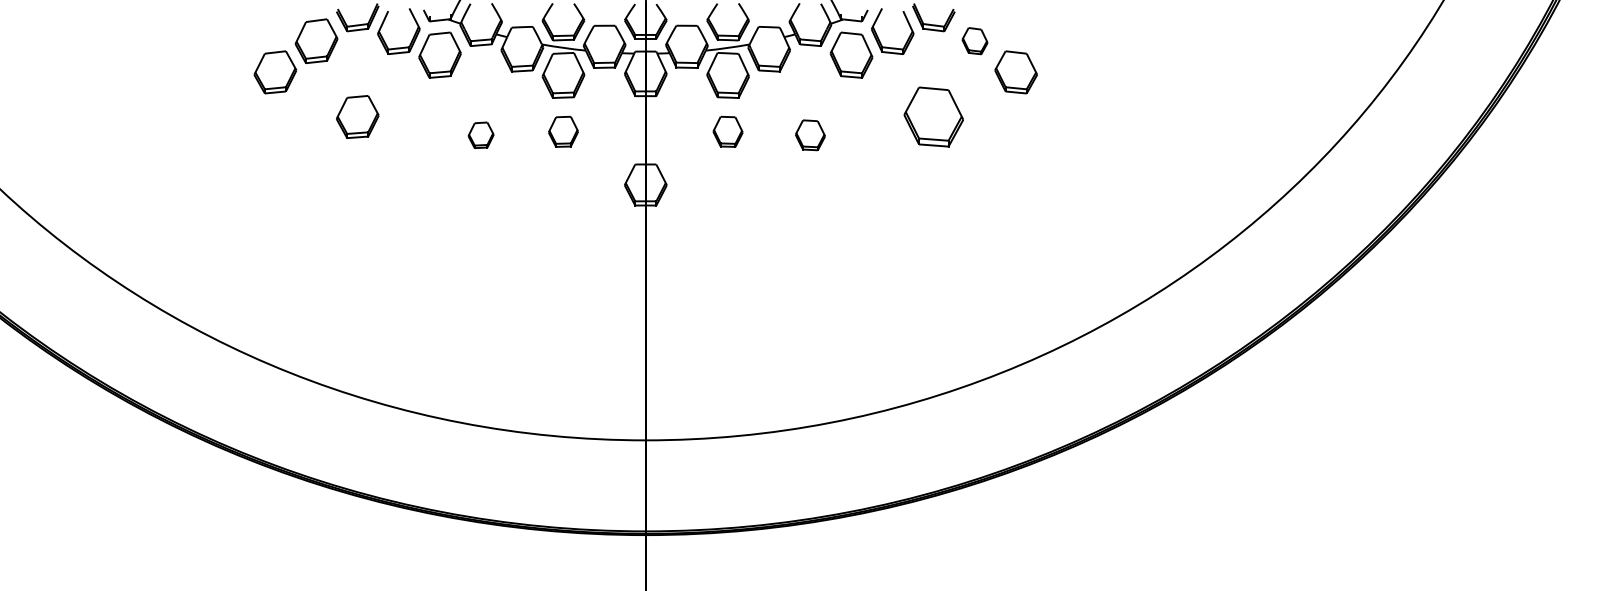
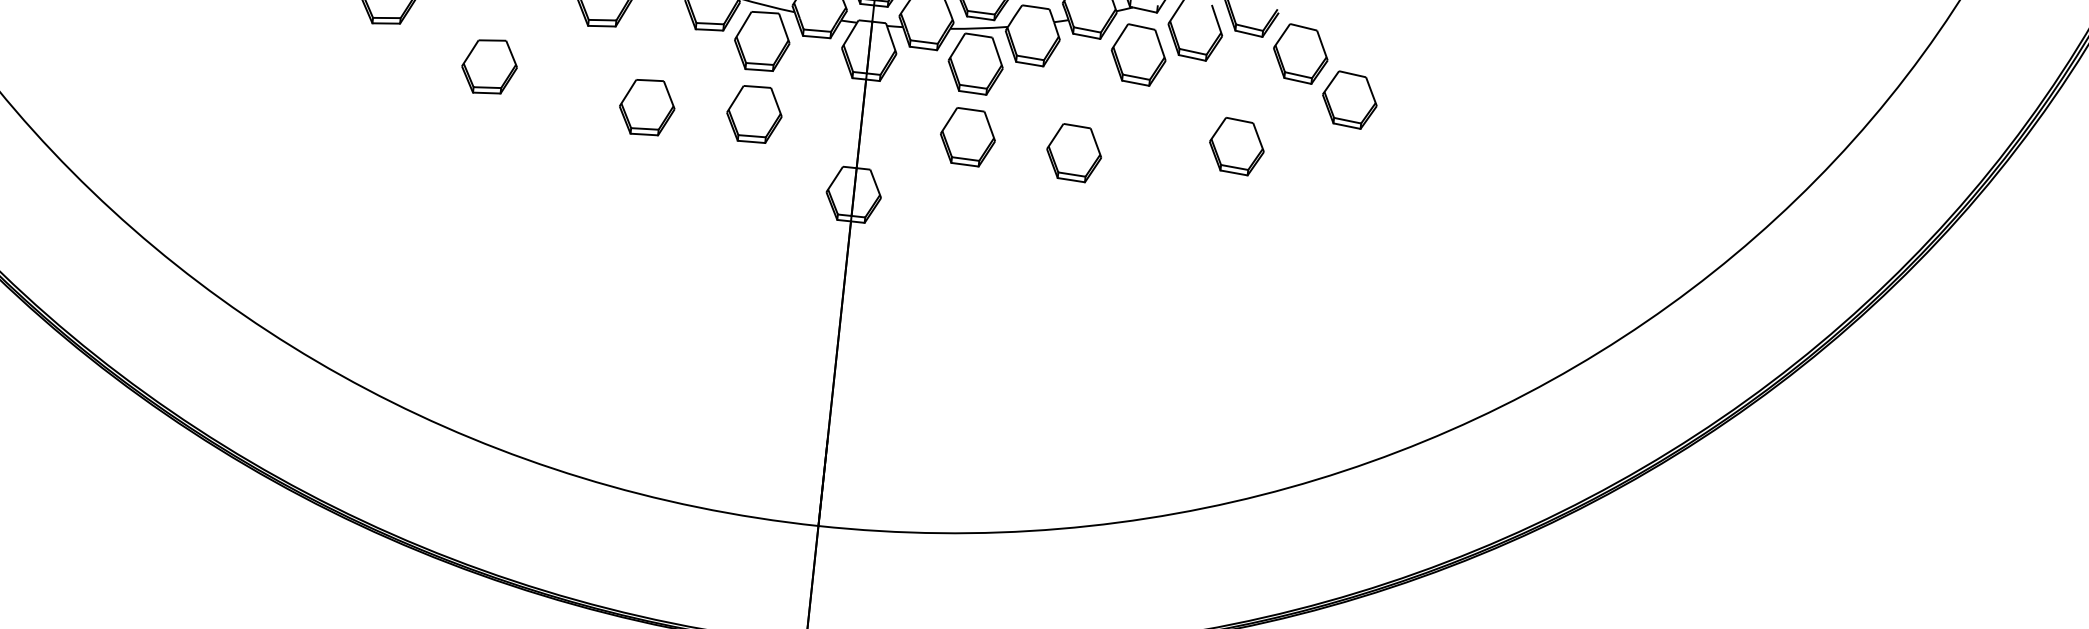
part: (974, 40) -> (1300, 52), size x1.67
part: (933, 116) -> (1236, 145), size x0.71
part: (563, 131) -> (754, 113), size x1.43
part: (727, 131) -> (967, 136), size x1.43
part: (480, 135) -> (646, 107), size x1.67
part: (810, 135) -> (1074, 153), size x1.43

